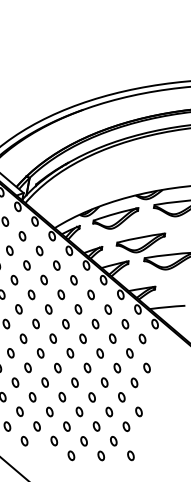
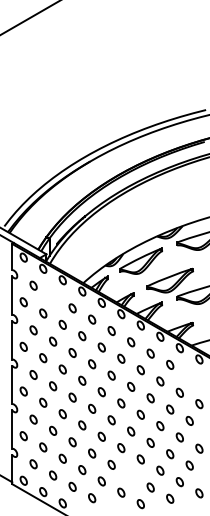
part: (22, 235) -> (53, 296), removed
part: (142, 339) -> (189, 376), removed
part: (67, 426) -> (131, 476), removed

